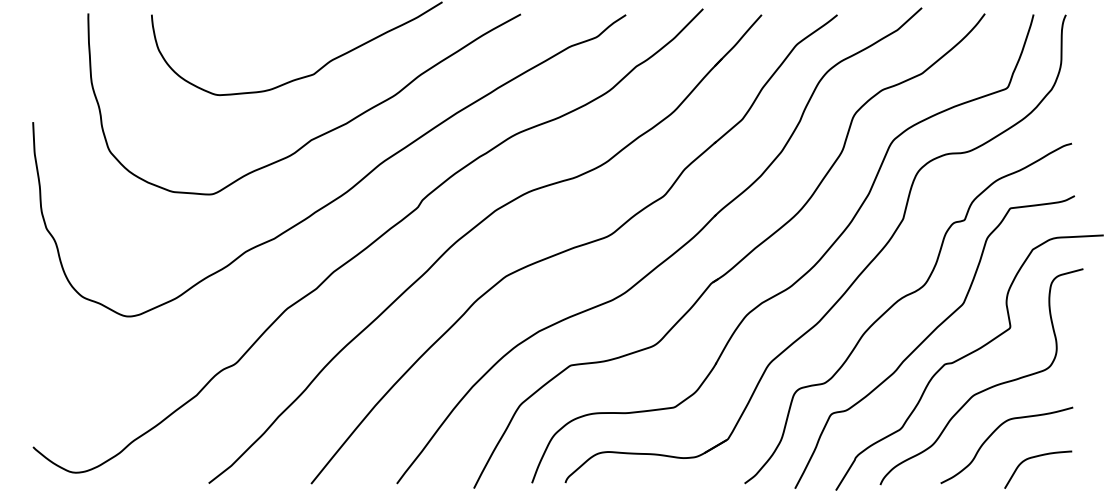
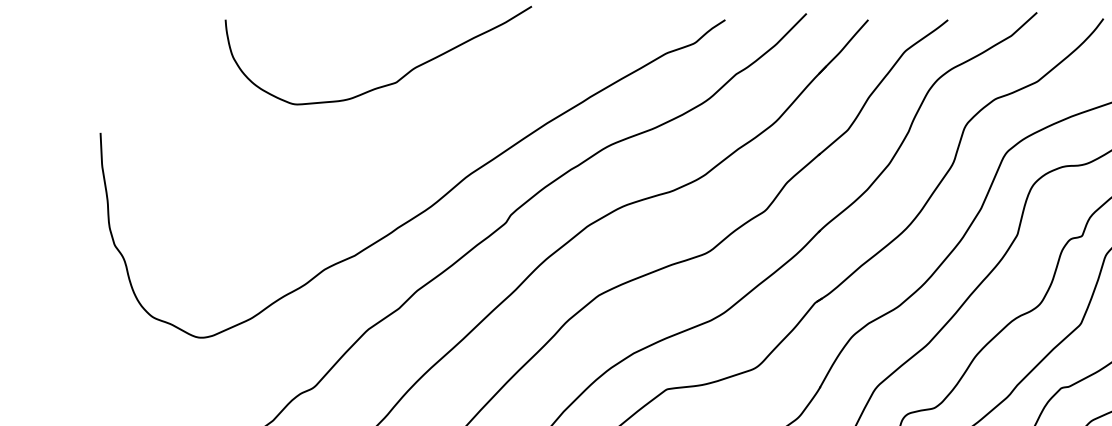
curve: (318, 135) -> (401, 146), removed

